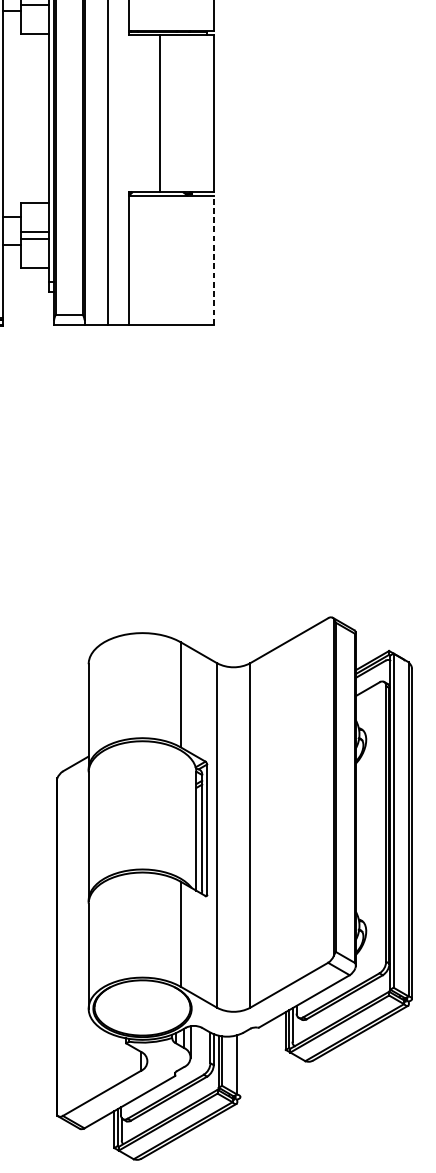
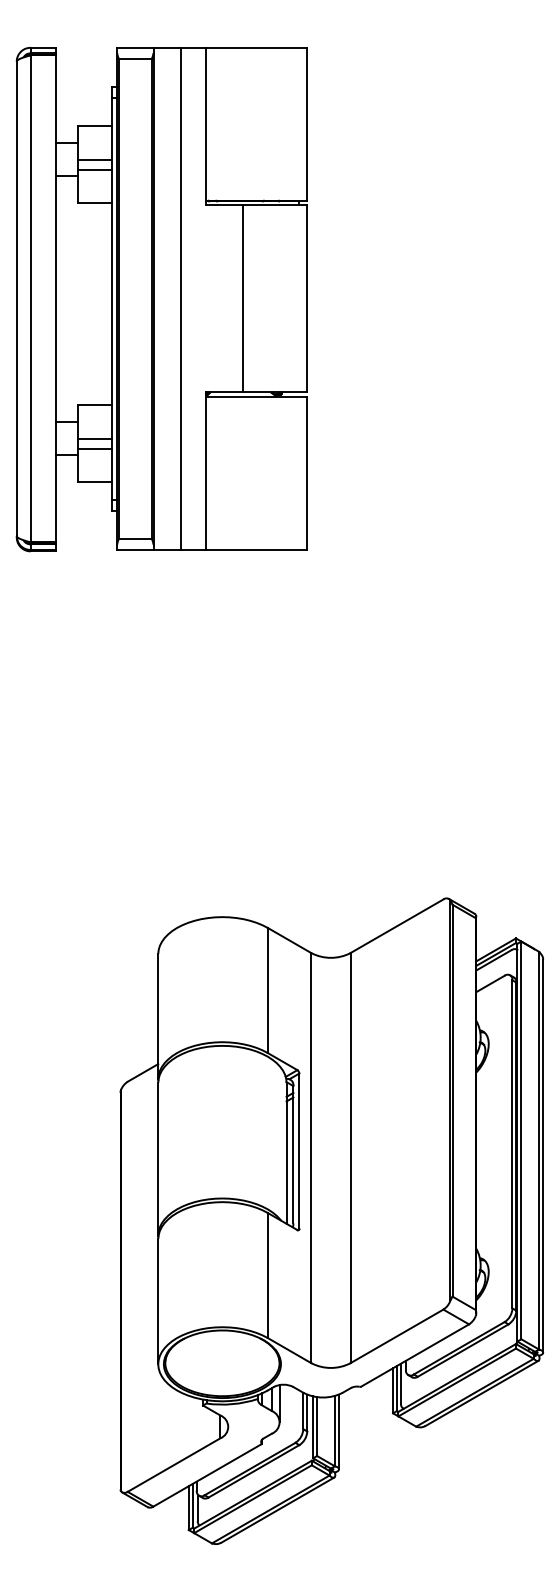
line: (213, 260) -> (306, 473), dashed -> solid
line: (240, 1065) -> (338, 1431), added

